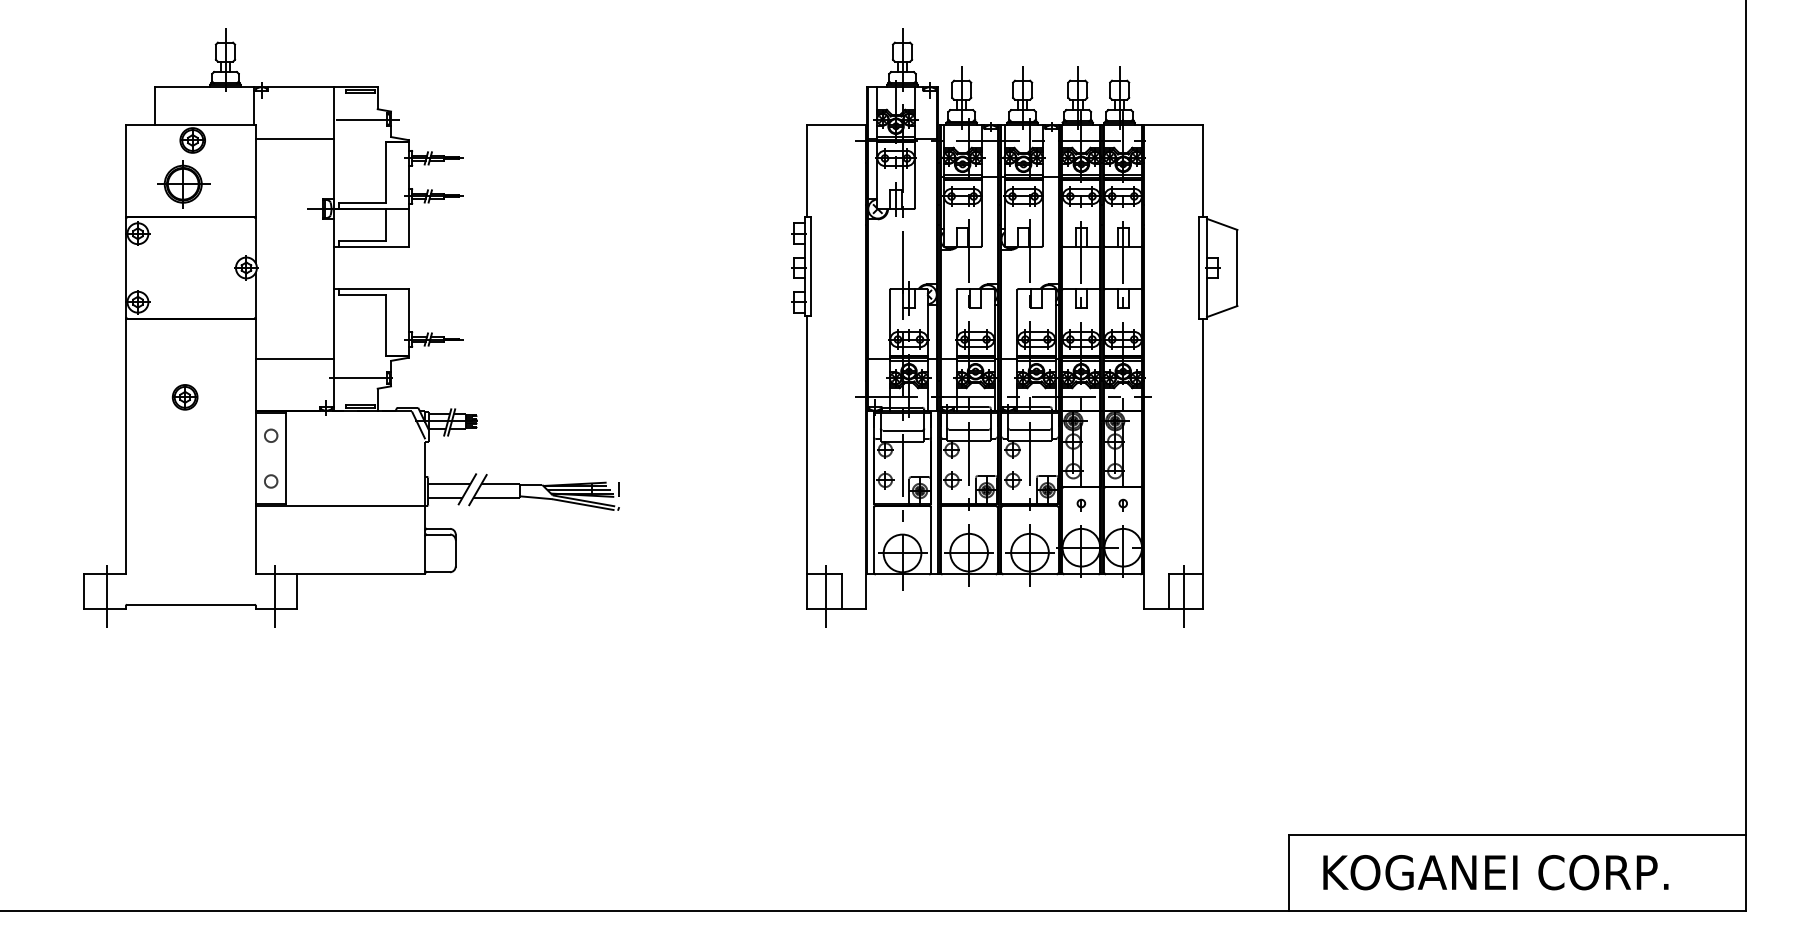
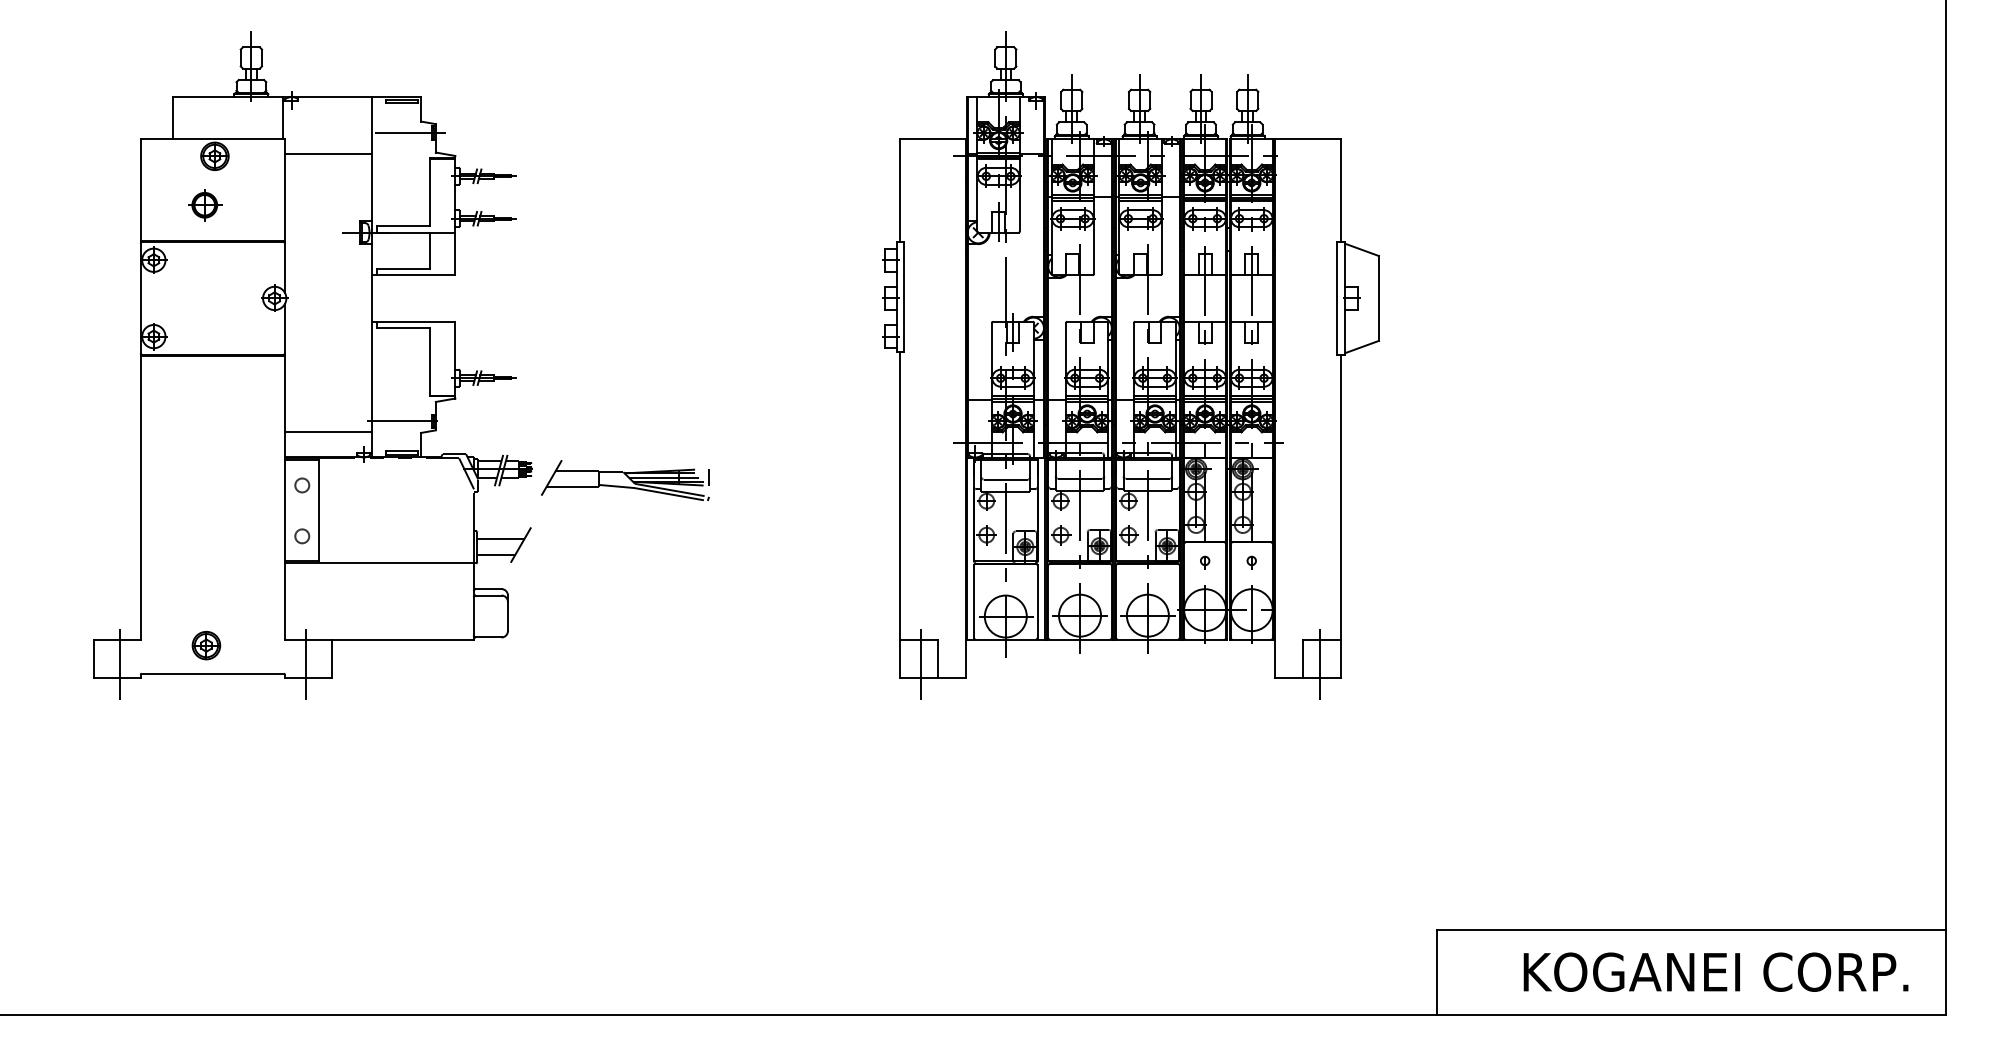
part: (184, 184) -> (205, 205), size x0.6
line: (294, 359) -> (328, 432), moved
part: (185, 397) -> (206, 645), moved
part: (544, 492) -> (625, 480), moved
text: (1495, 871) -> (1715, 971), moved

